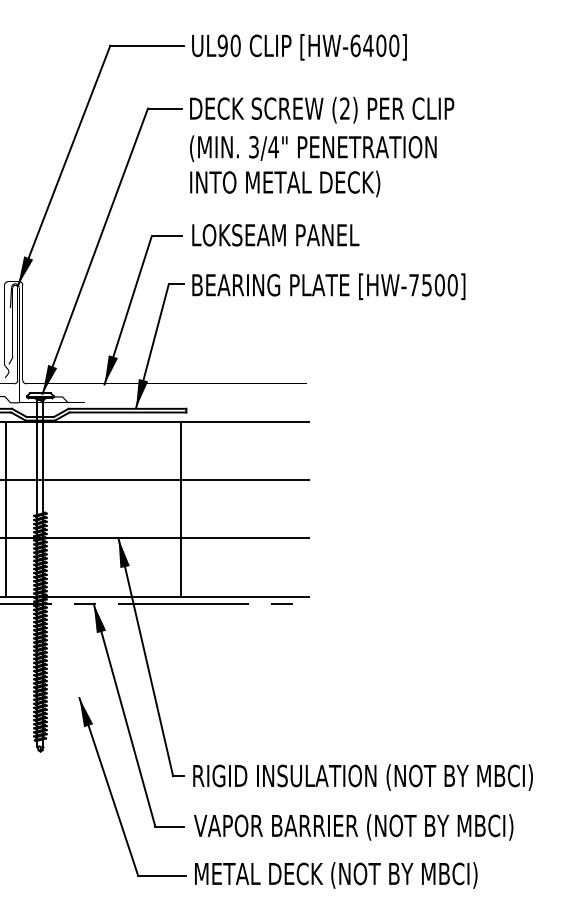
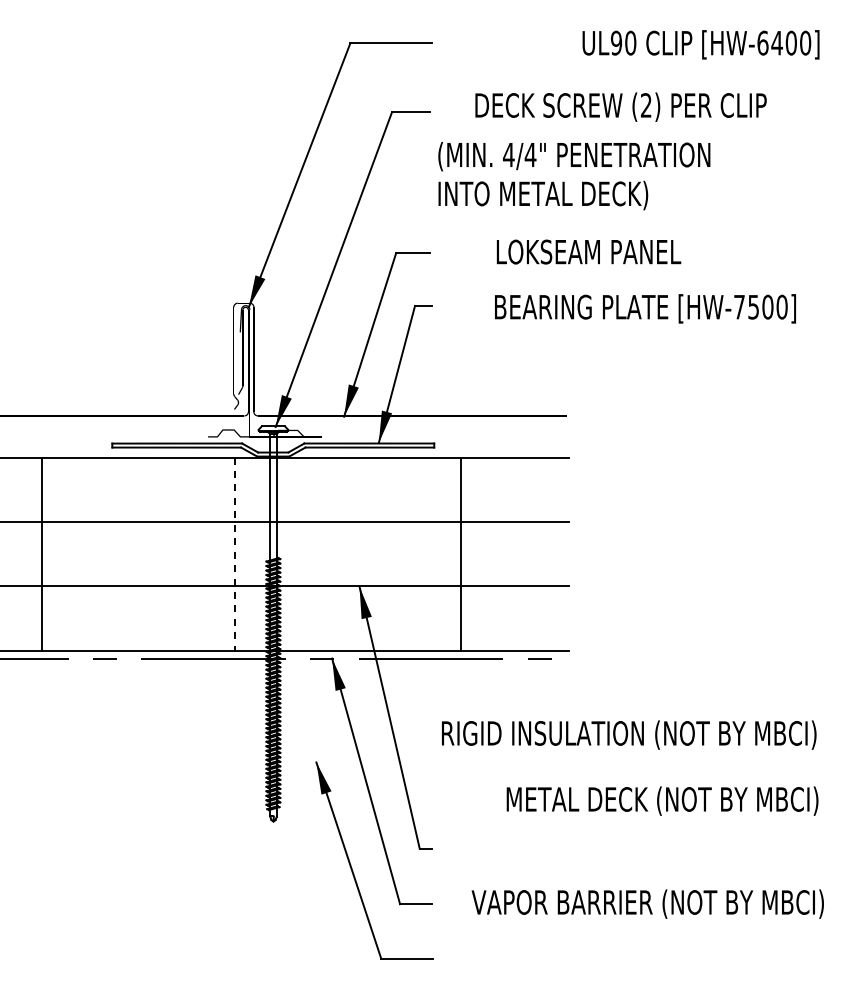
text: (298, 47) -> (700, 44), moved
text: (321, 109) -> (620, 106), moved
text: (253, 146) -> (508, 154), 3/4" -> 4/4"
text: (275, 234) -> (588, 251), moved
text: (328, 286) -> (645, 308), moved
line: (181, 508) -> (461, 553), moved
line: (6, 509) -> (235, 554), solid -> dashed
text: (363, 776) -> (629, 734), moved
text: (353, 826) -> (647, 903), moved
text: (336, 874) -> (662, 800), moved

